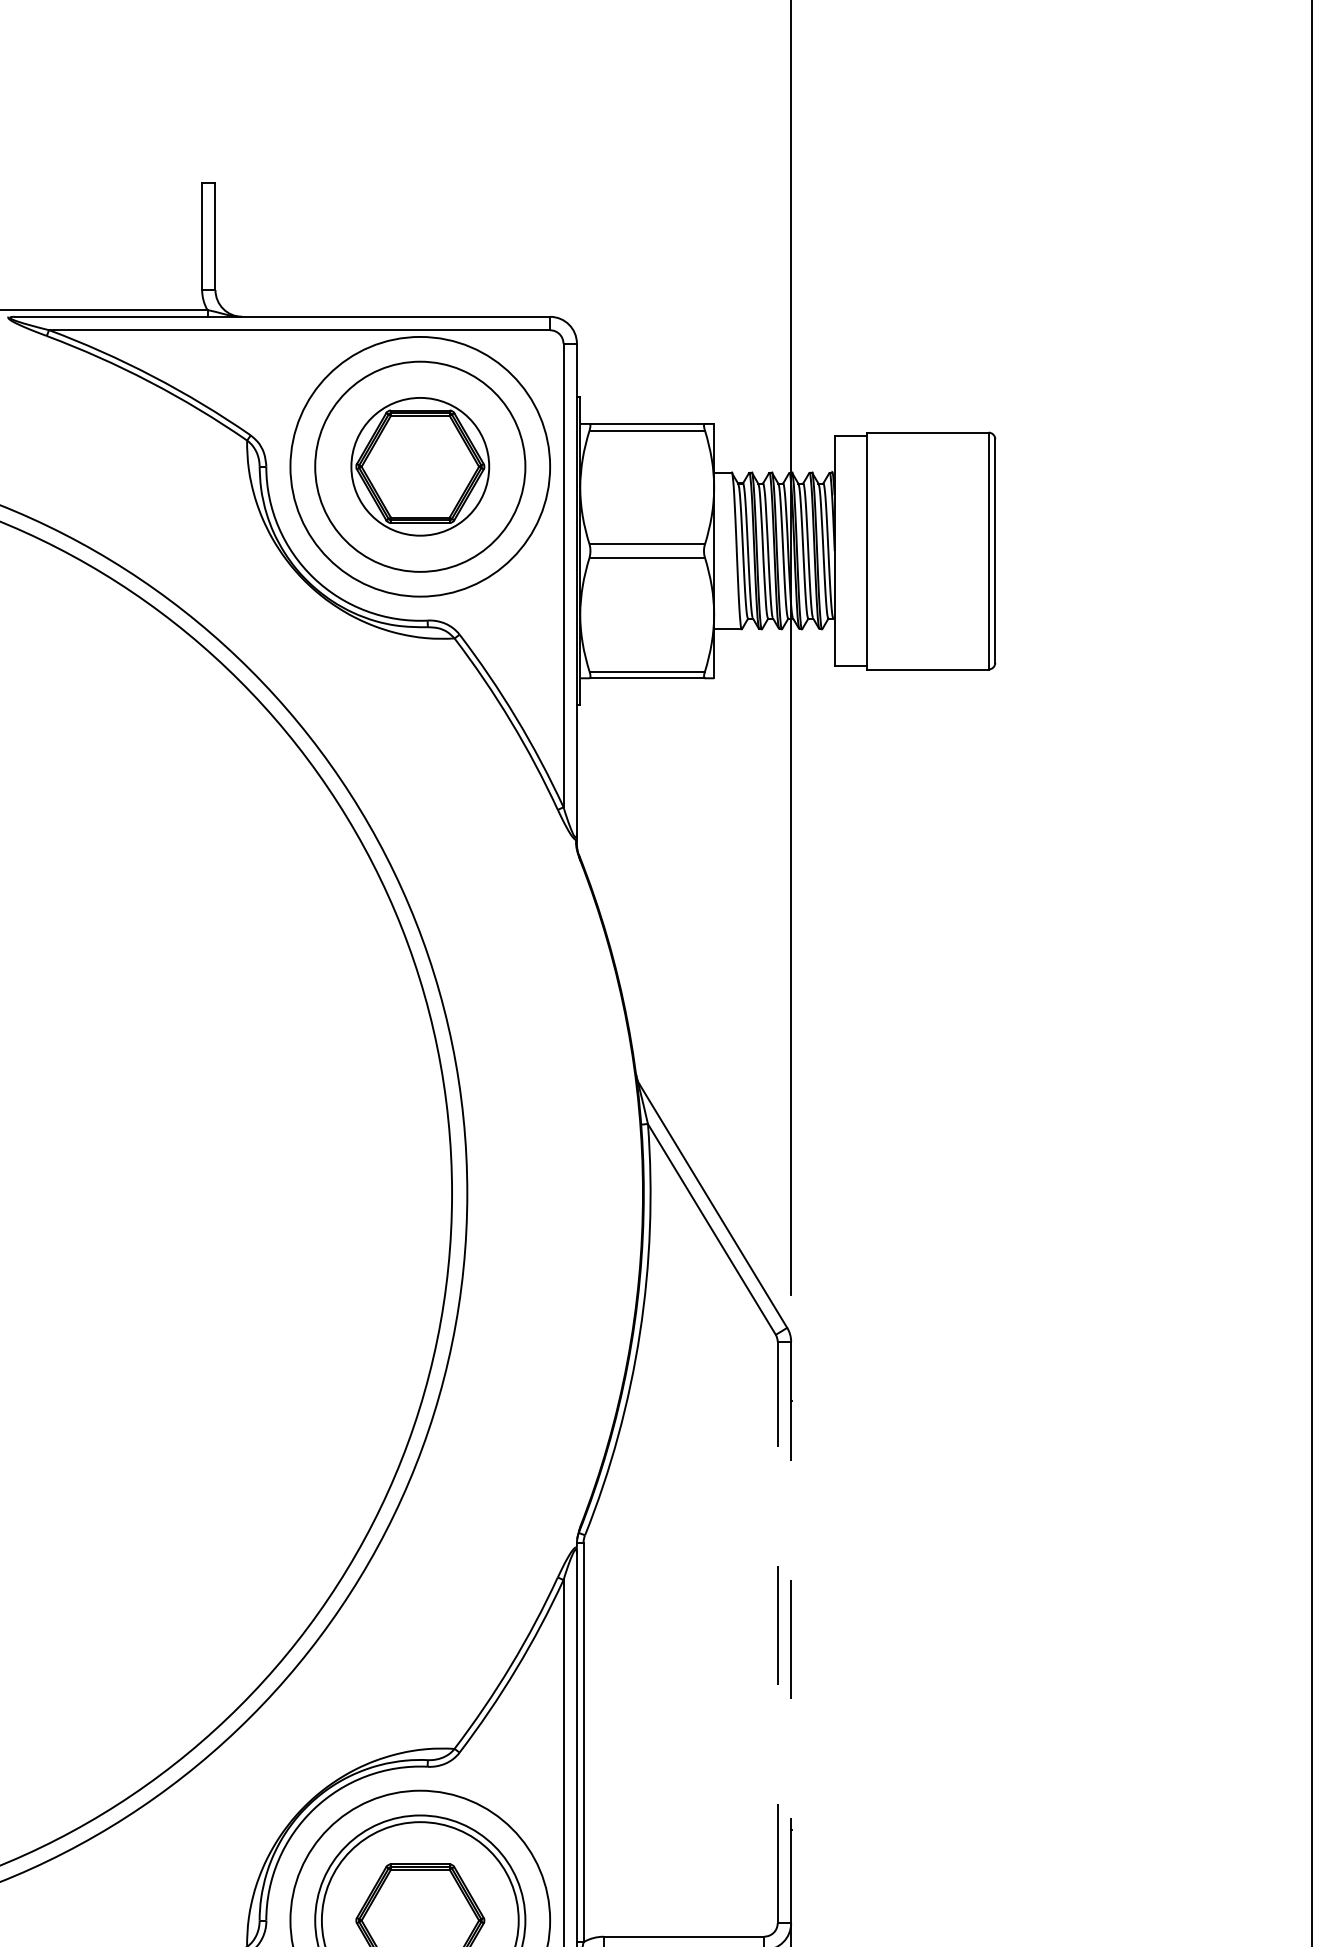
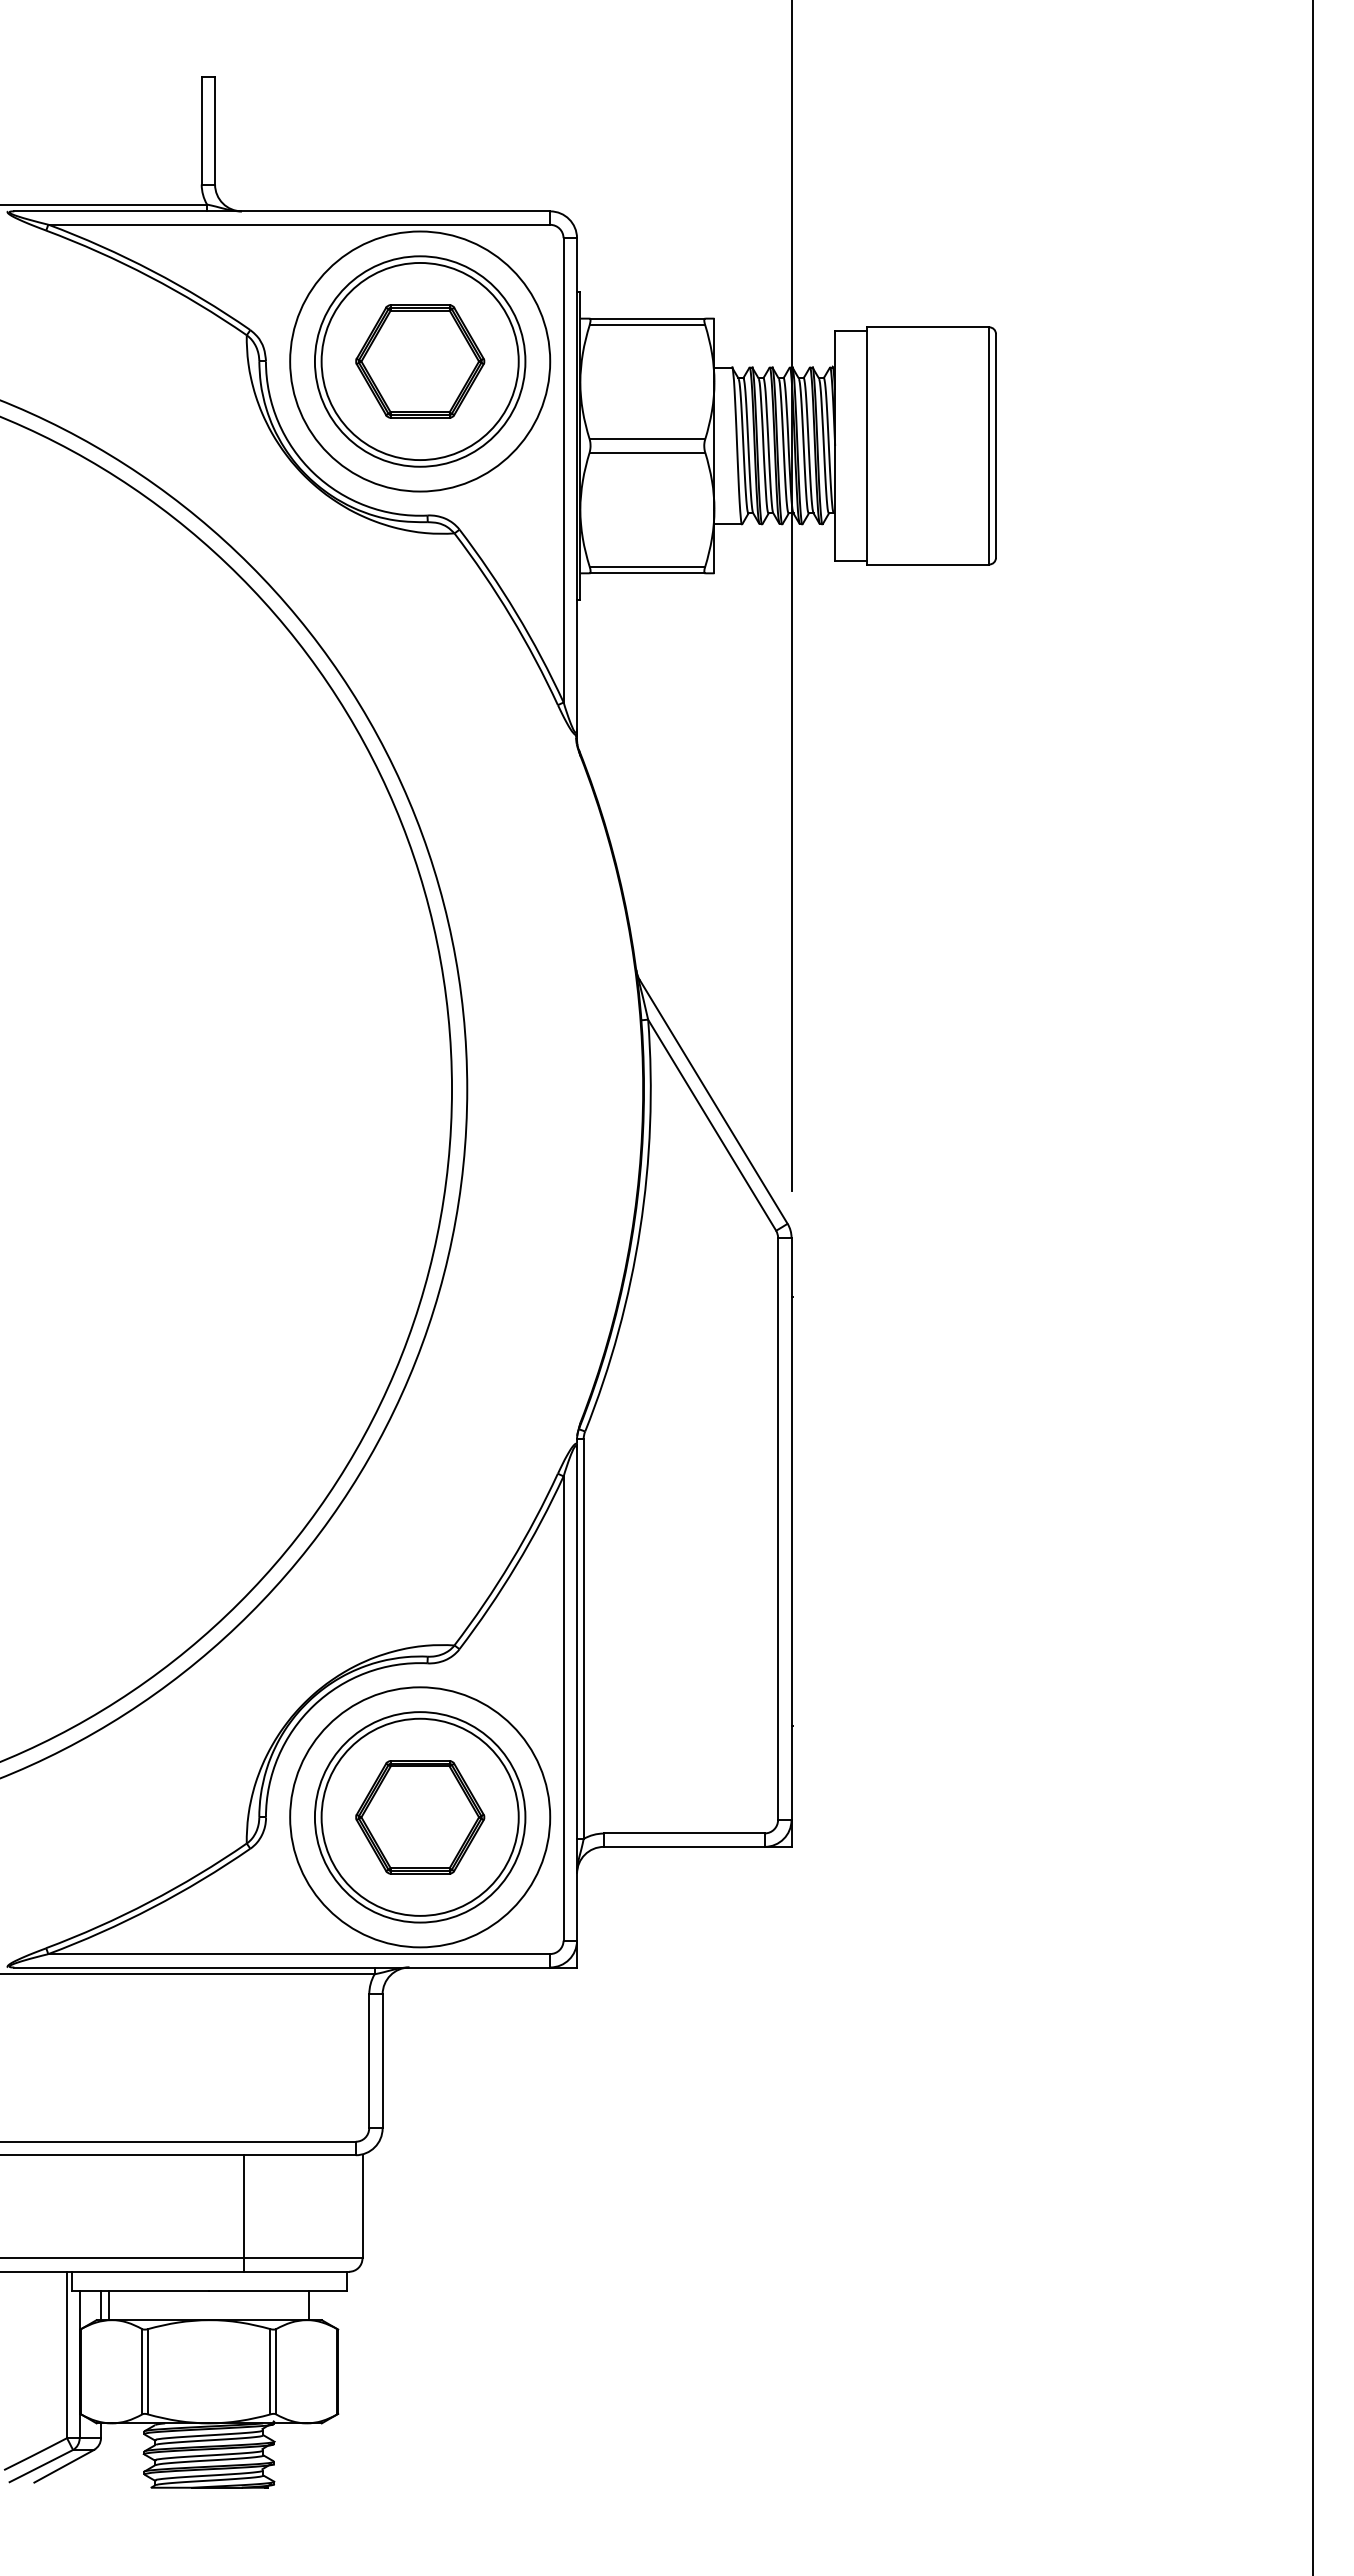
circle: (419, 466) -> (419, 361), size x1.43
line: (778, 1632) -> (778, 1528), dashed -> solid
line: (791, 1633) -> (791, 1529), dashed -> solid

